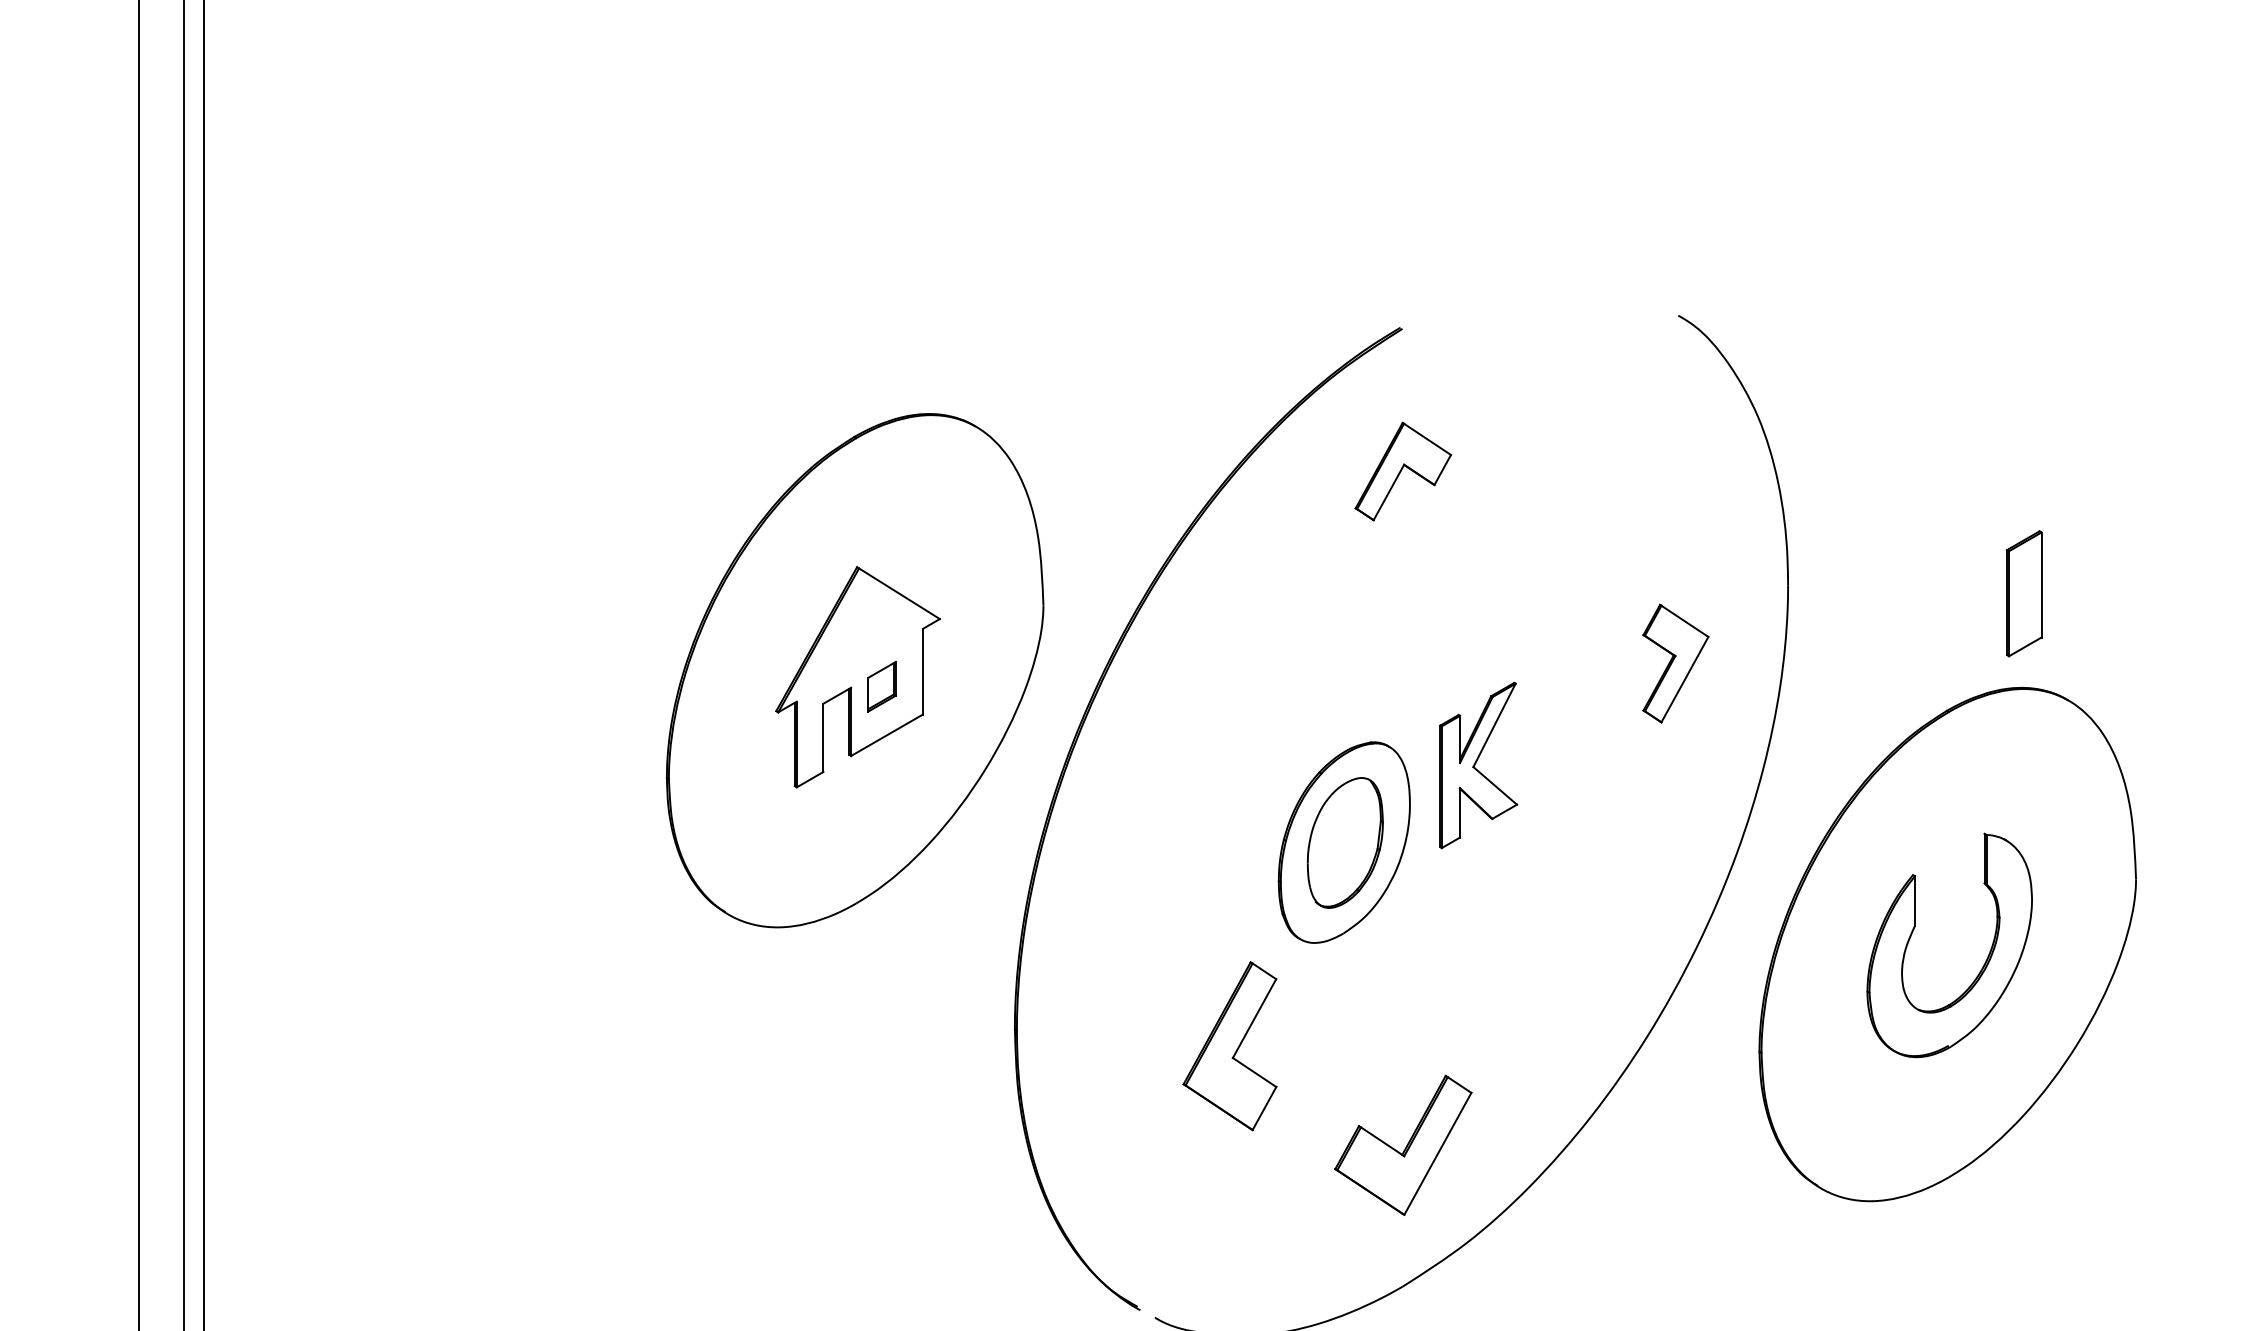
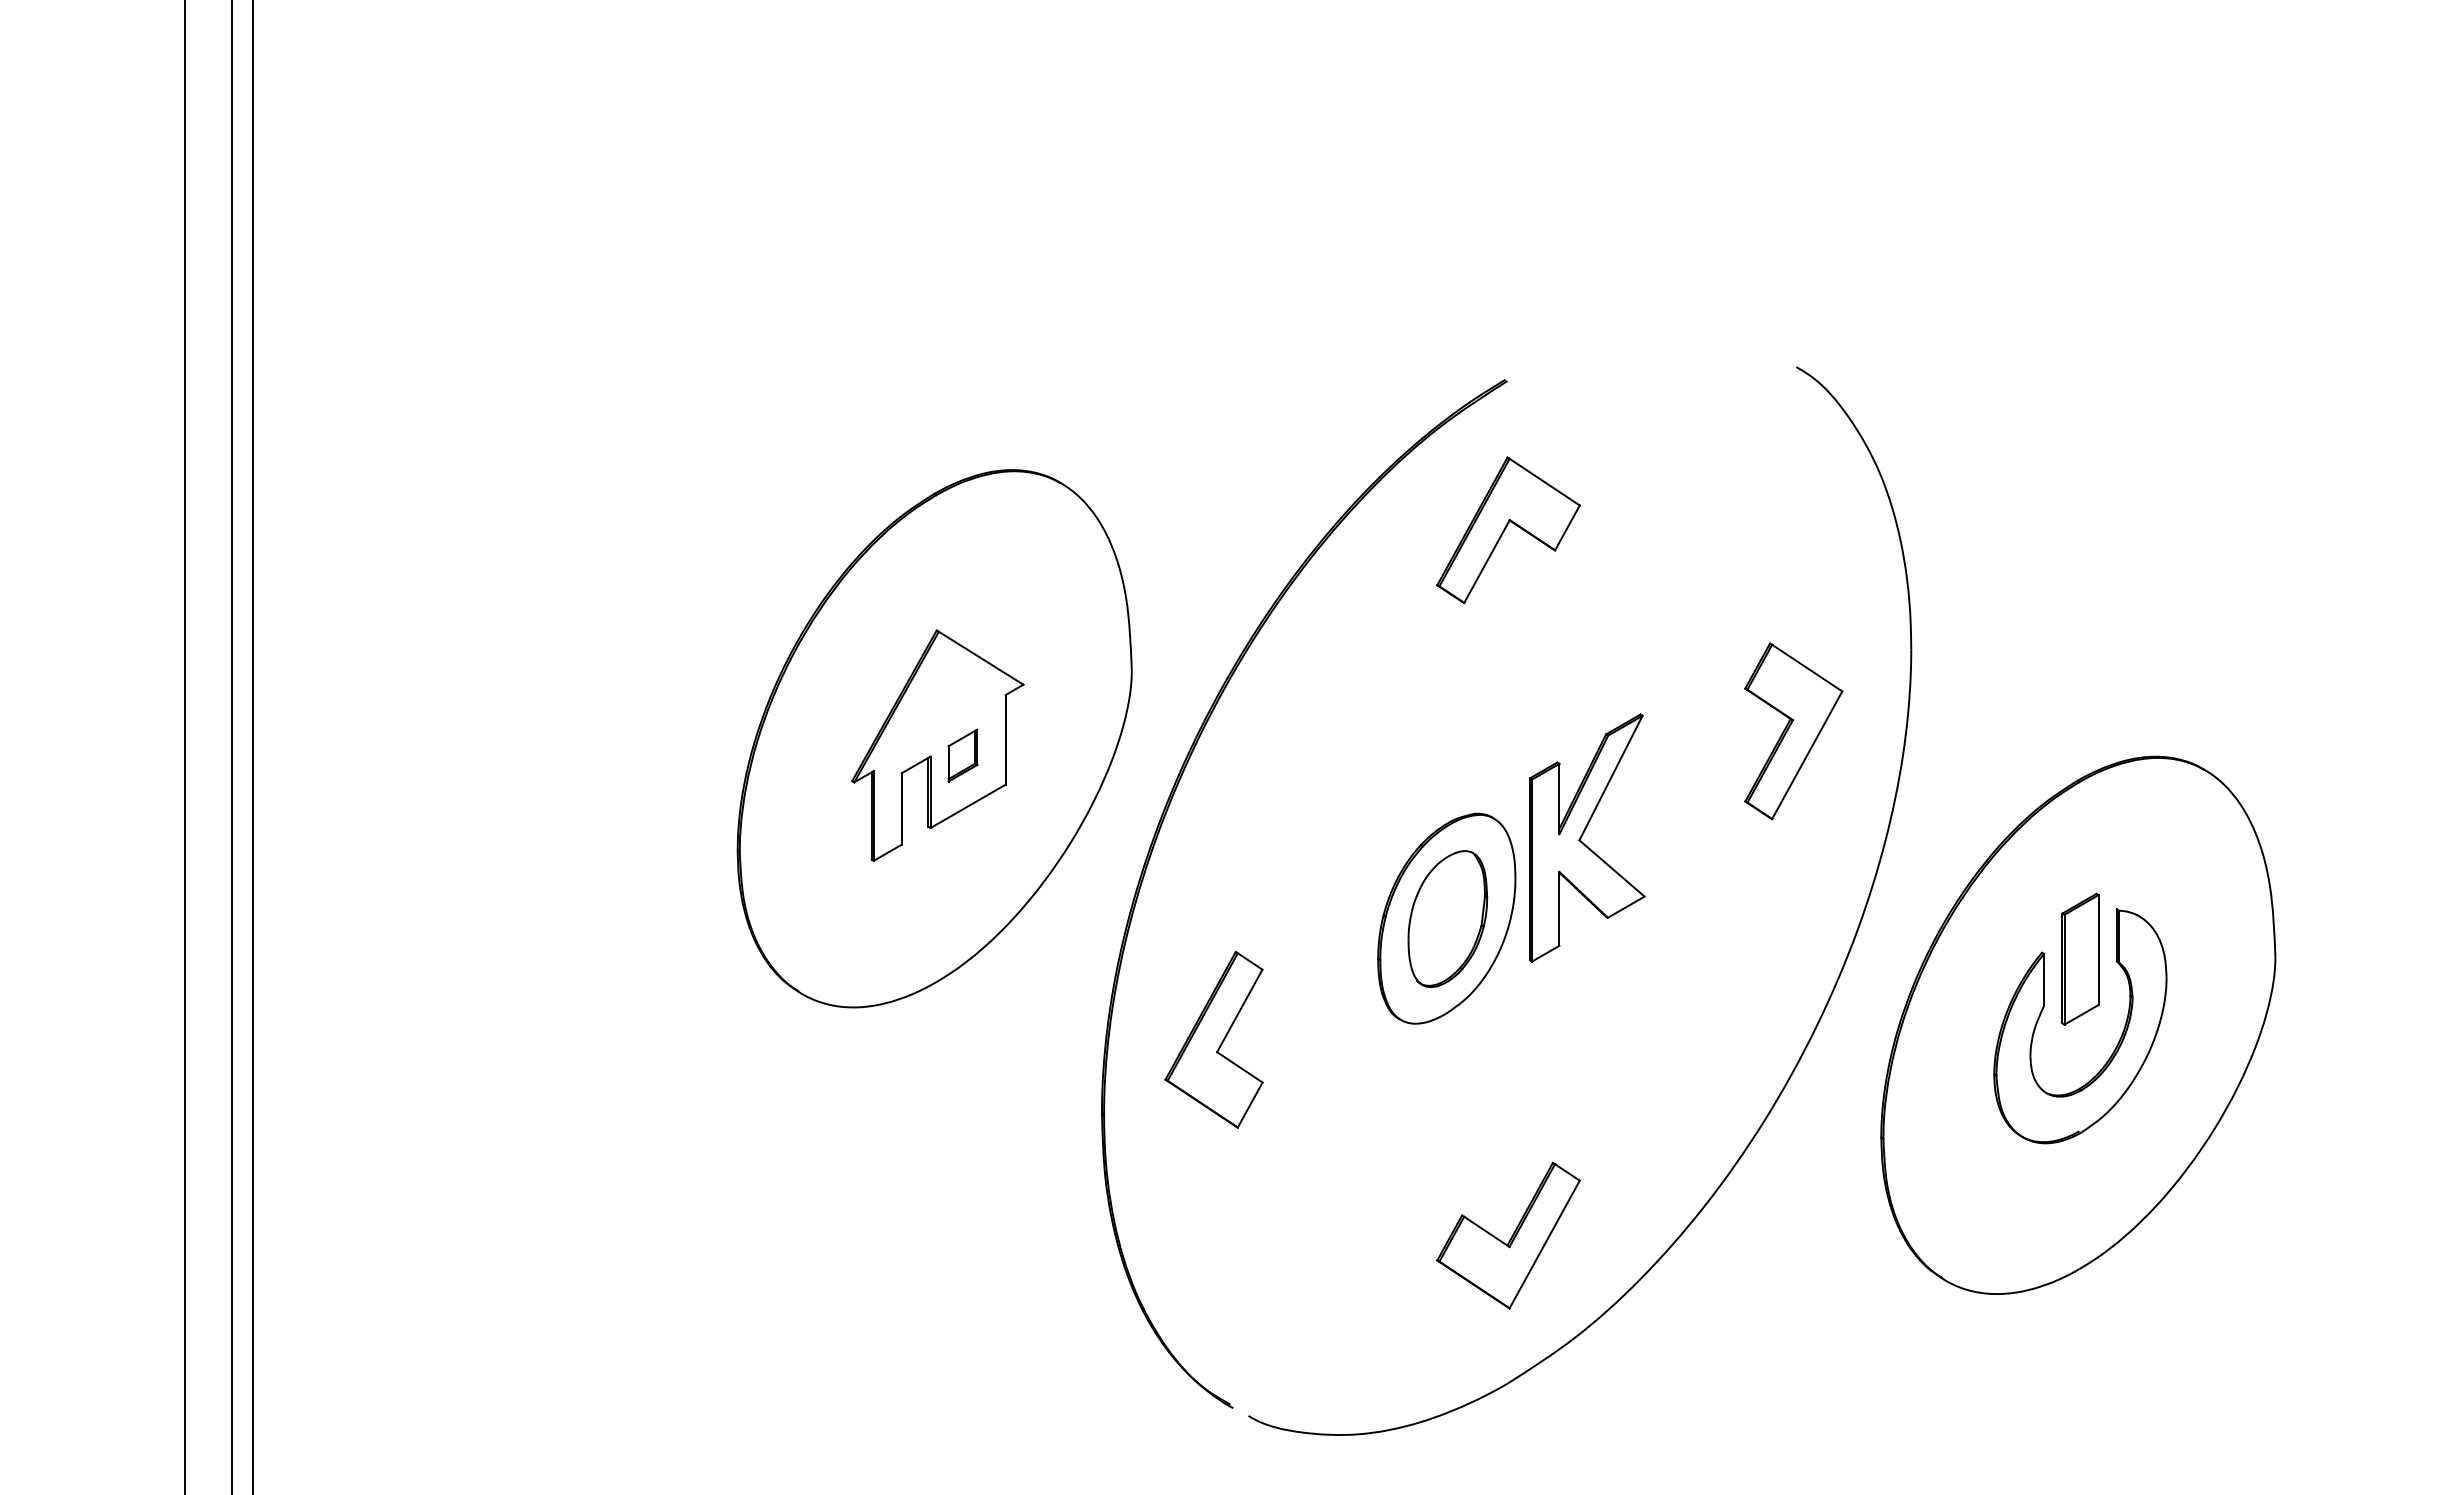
part: (1403, 471) -> (1508, 530), size x1.43
part: (2024, 593) -> (2080, 958), moved
part: (1675, 663) -> (1793, 731), size x1.43
part: (1478, 765) -> (1587, 837), size x1.43
part: (1229, 1045) -> (1213, 1039), moved

